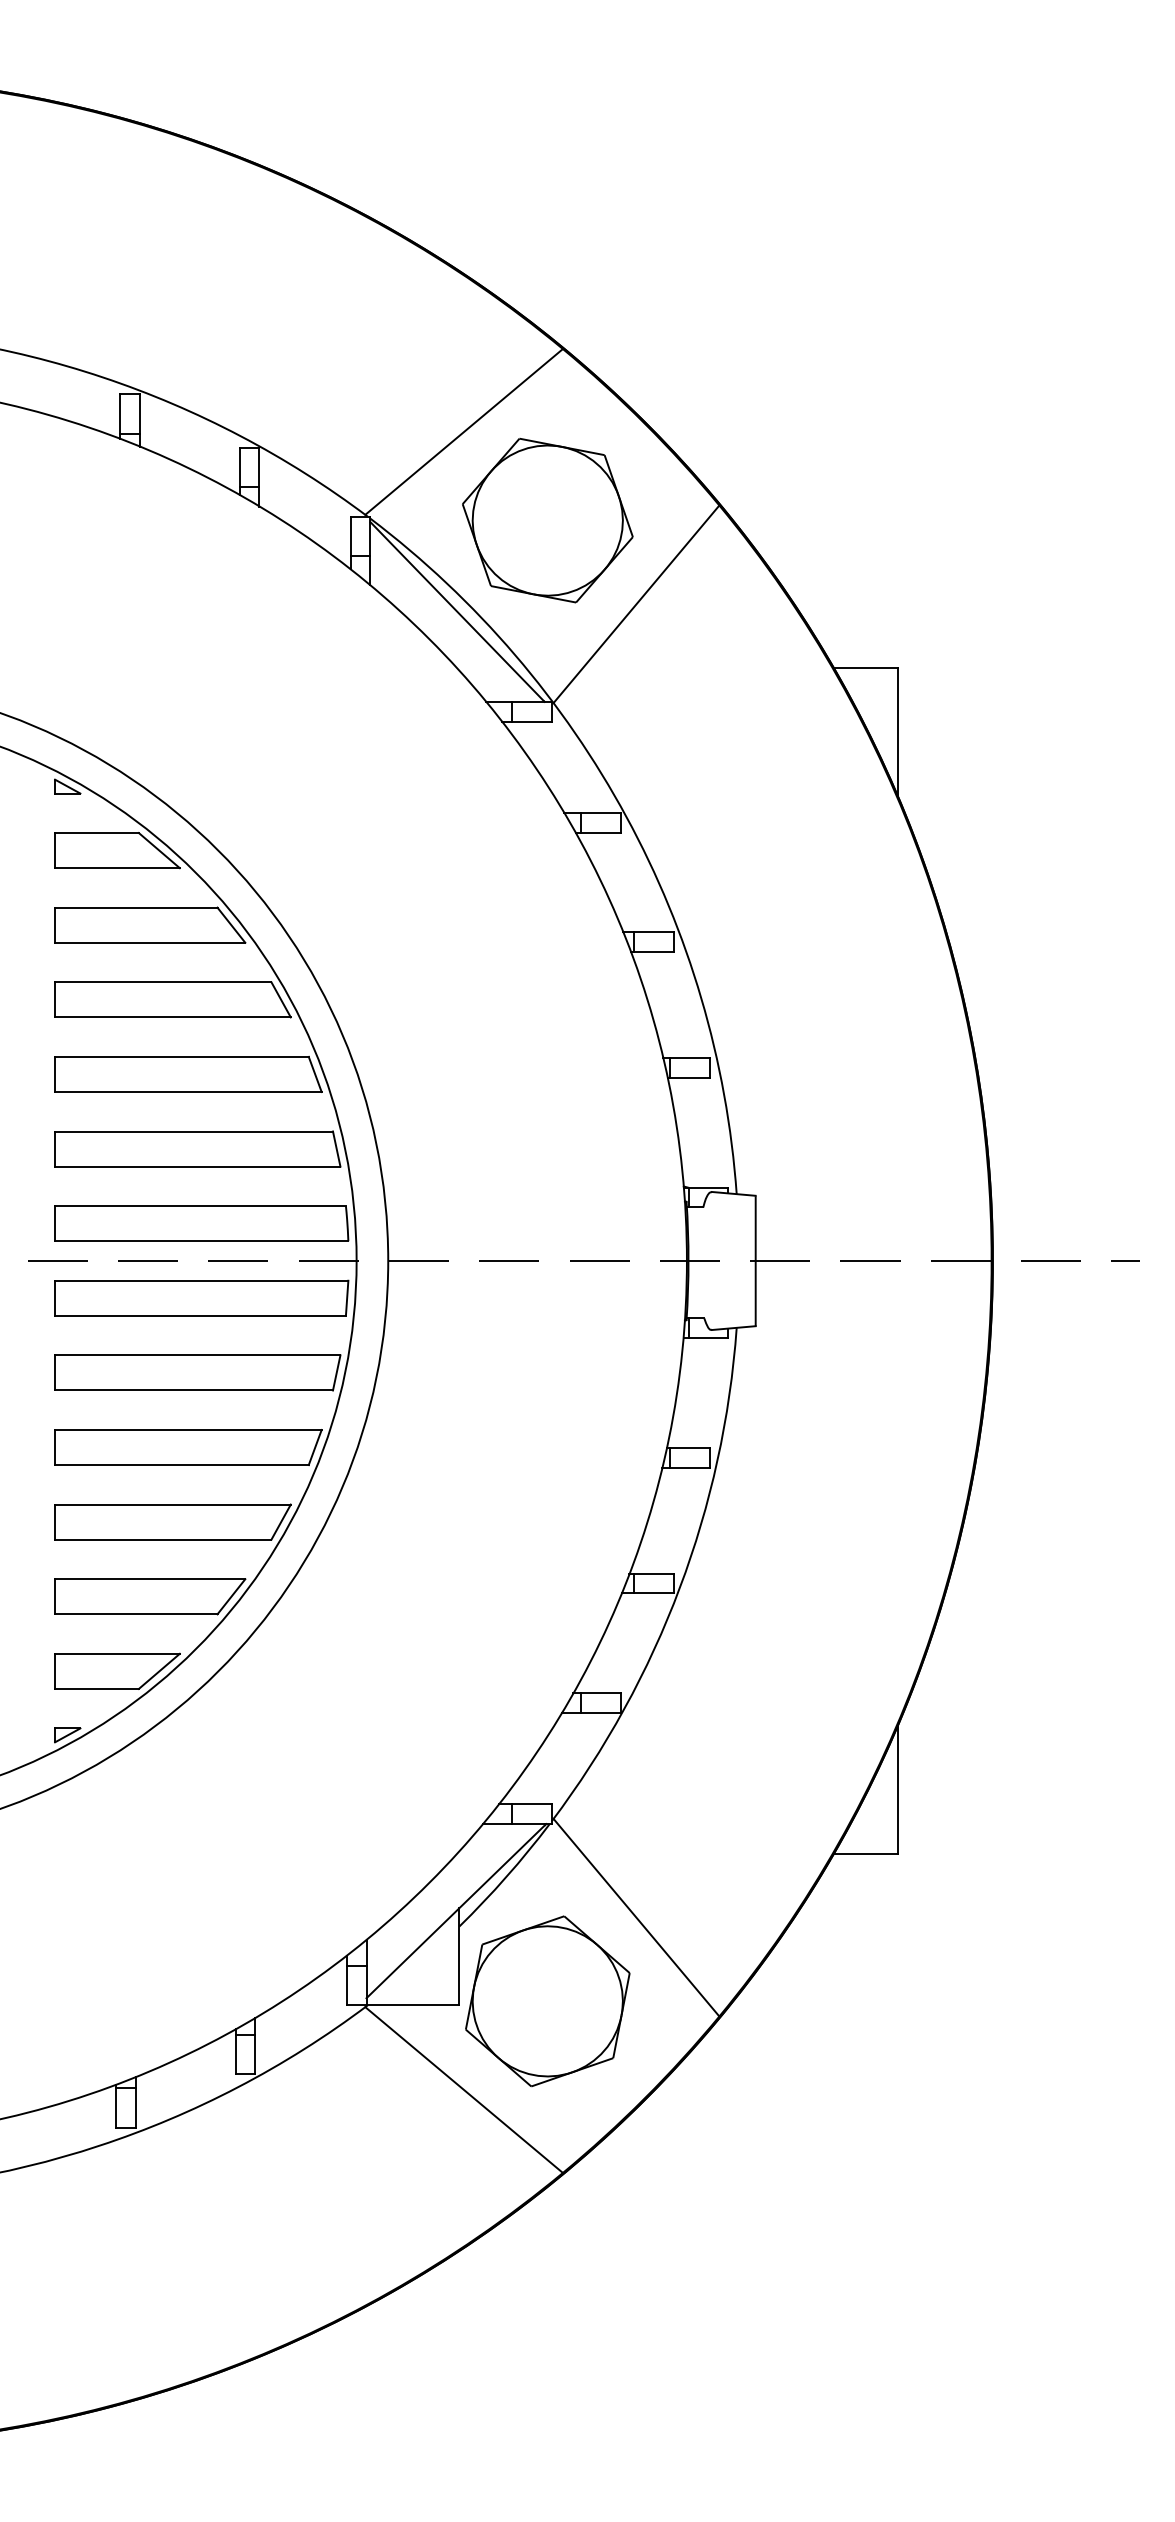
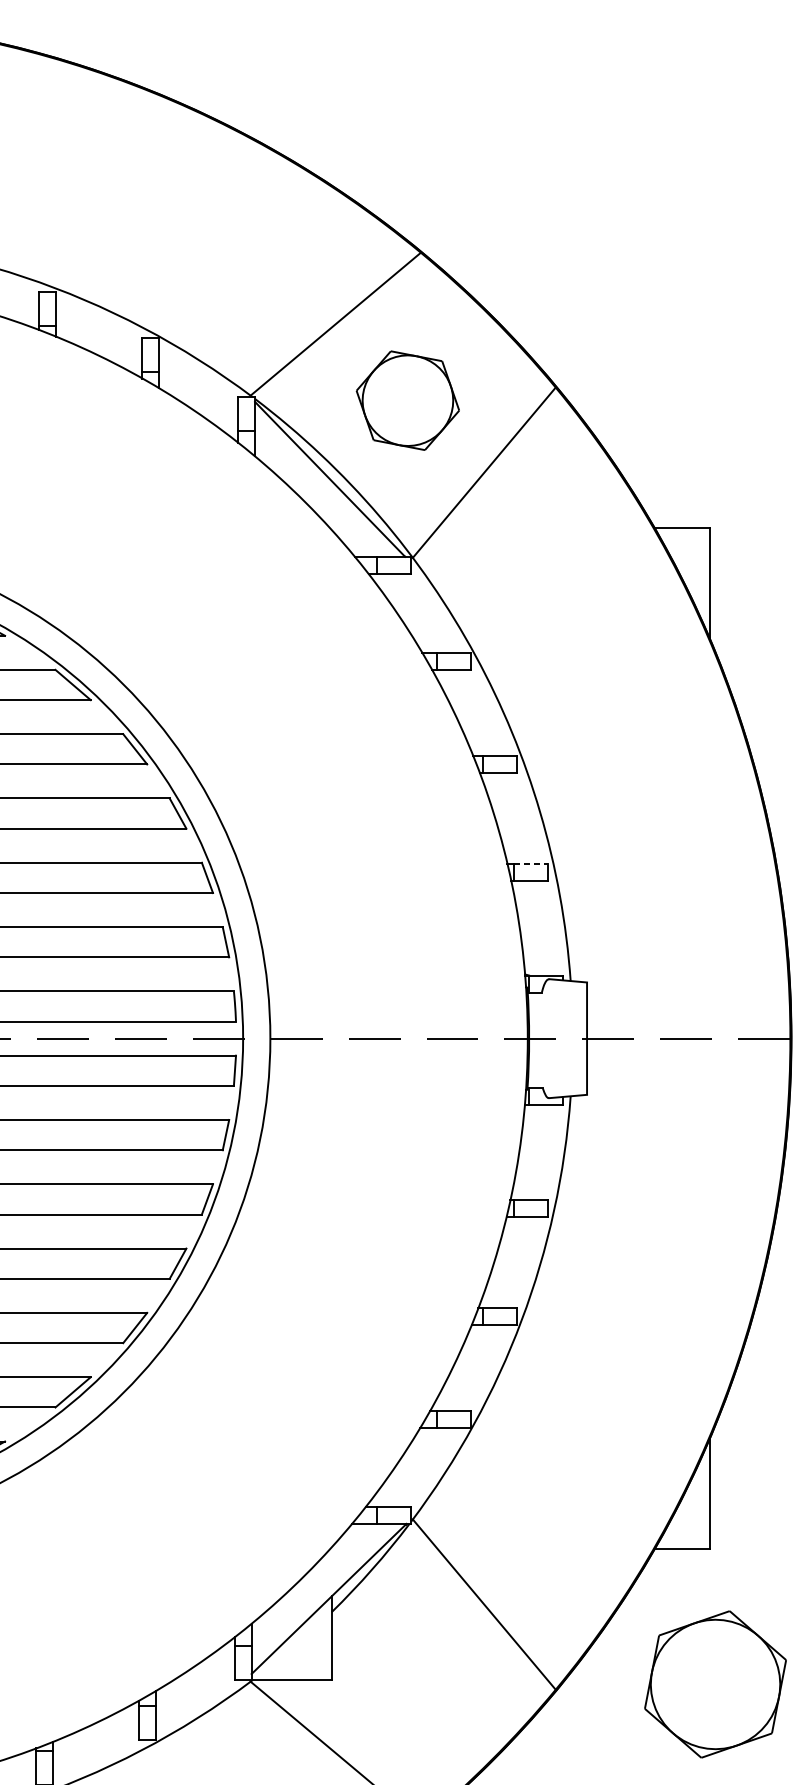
part: (547, 520) -> (407, 400), size x0.7
line: (690, 1058) -> (530, 864), solid -> dashed
part: (547, 2001) -> (715, 1684), moved

